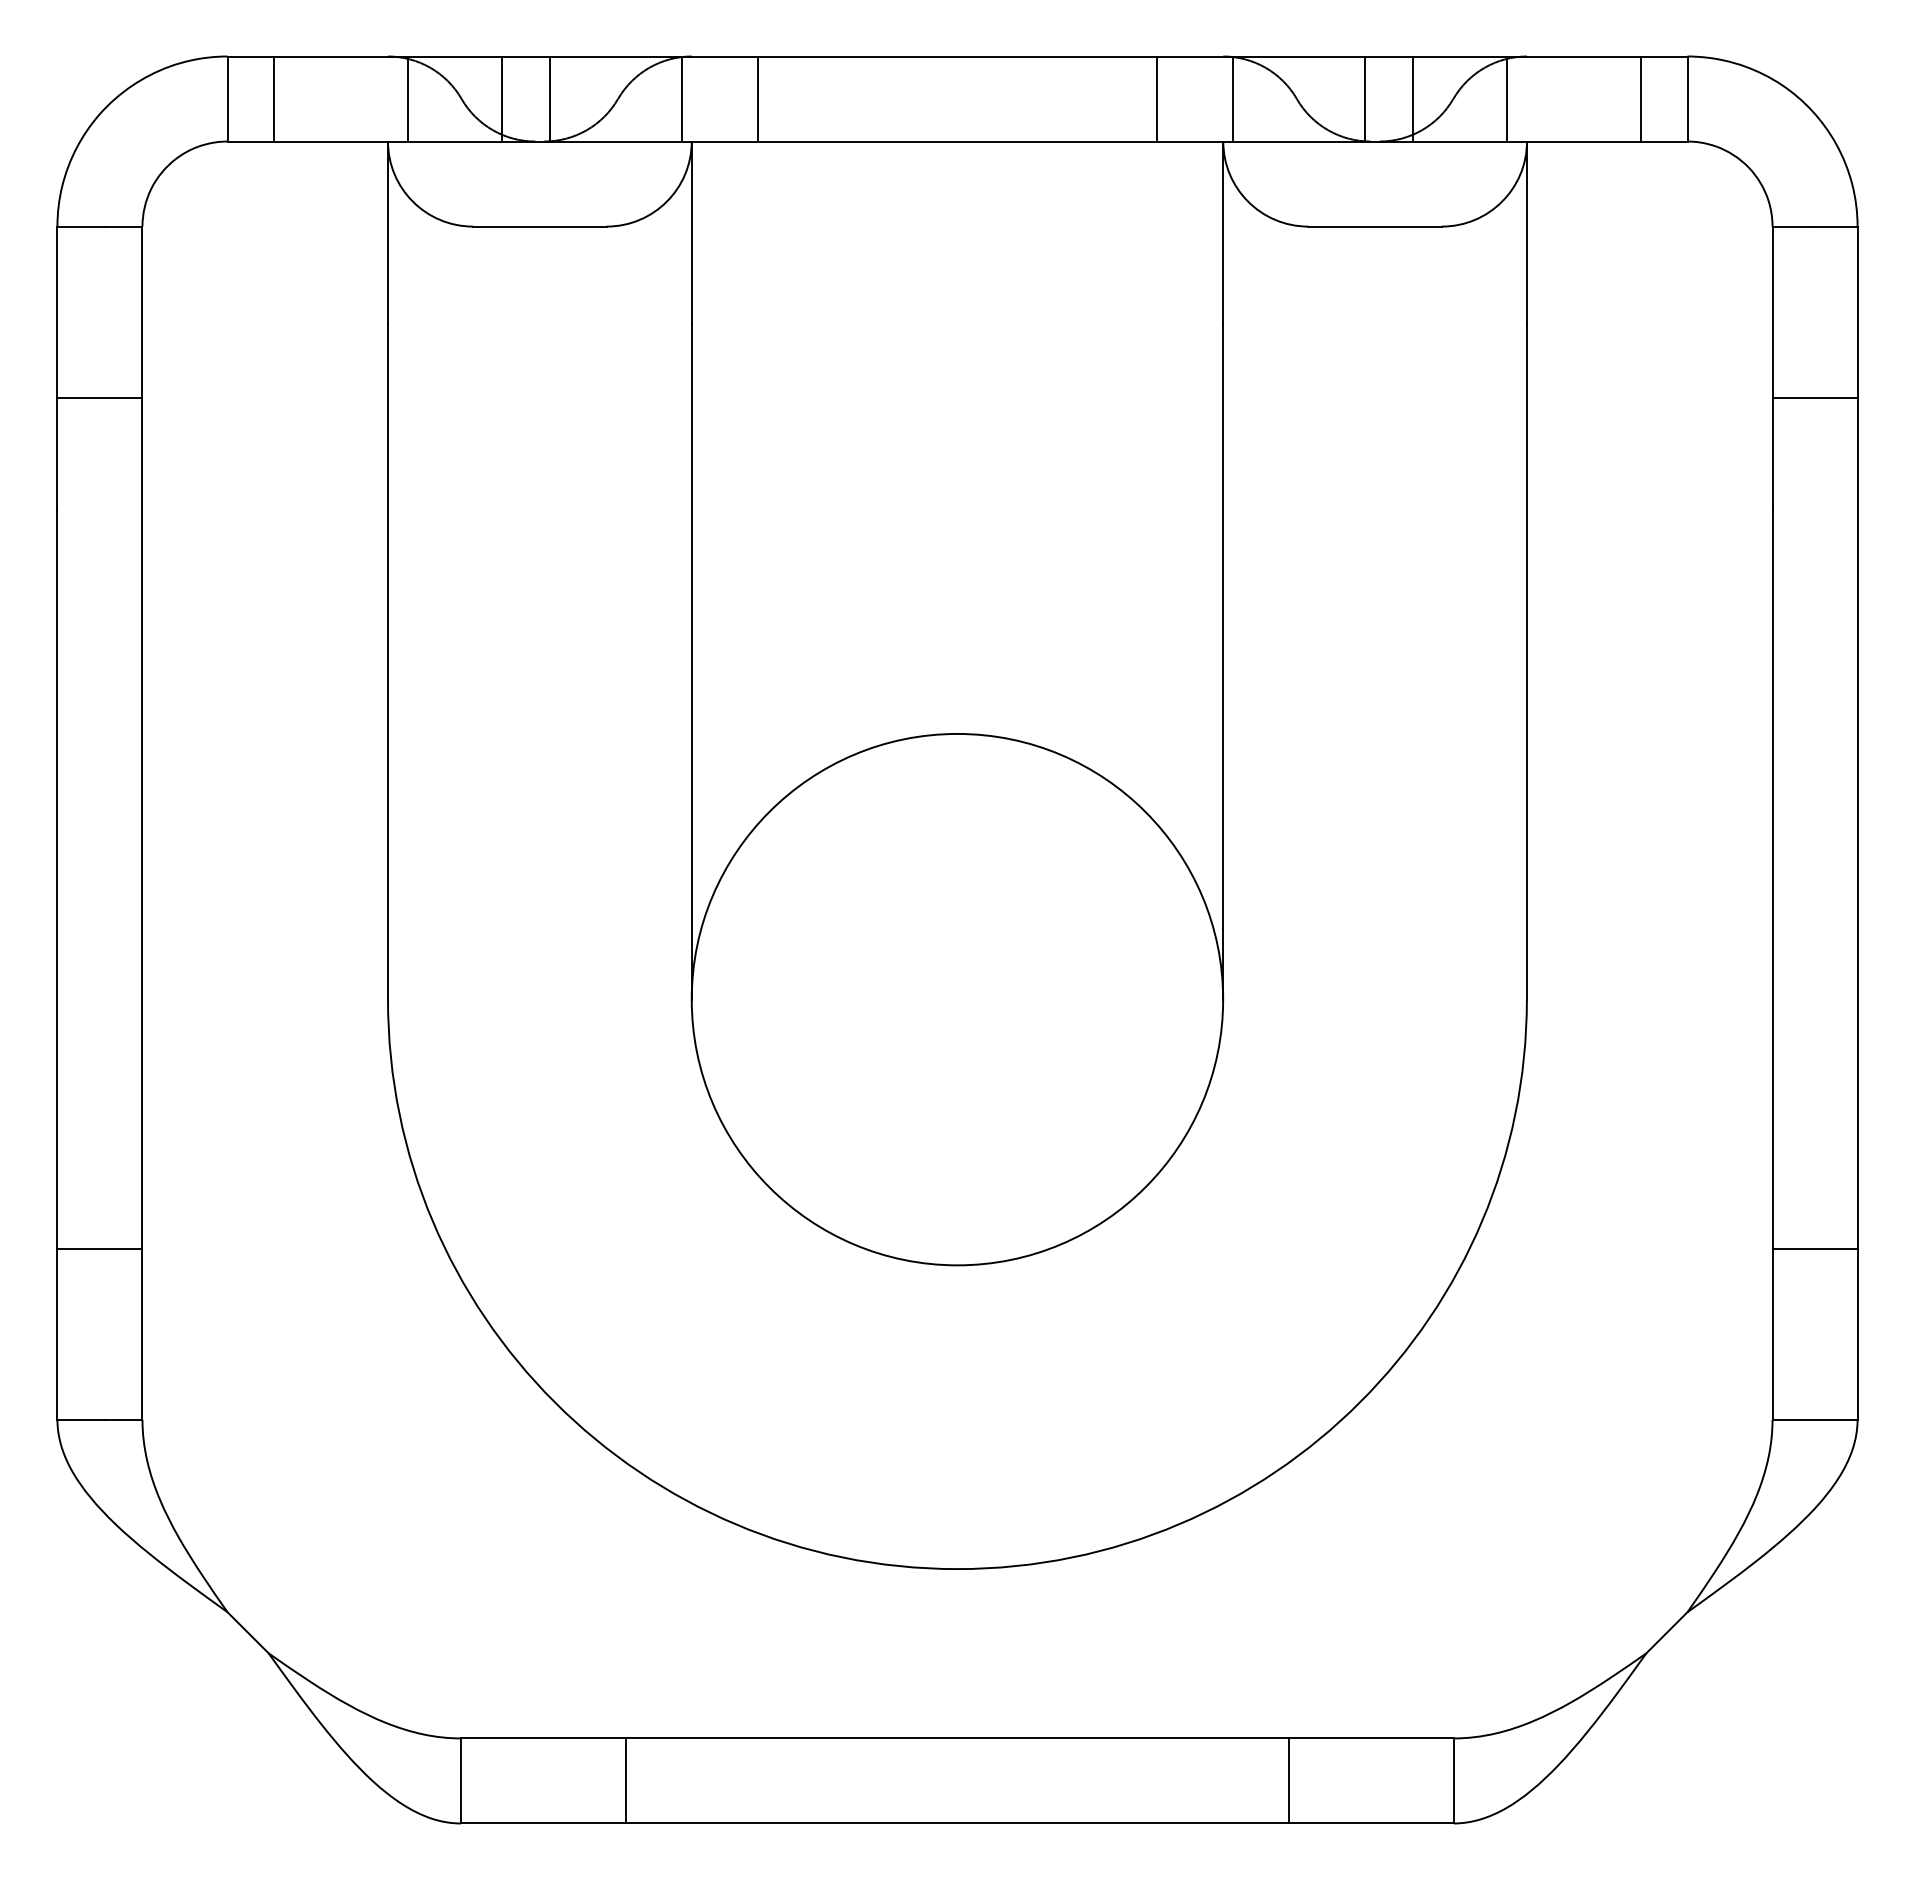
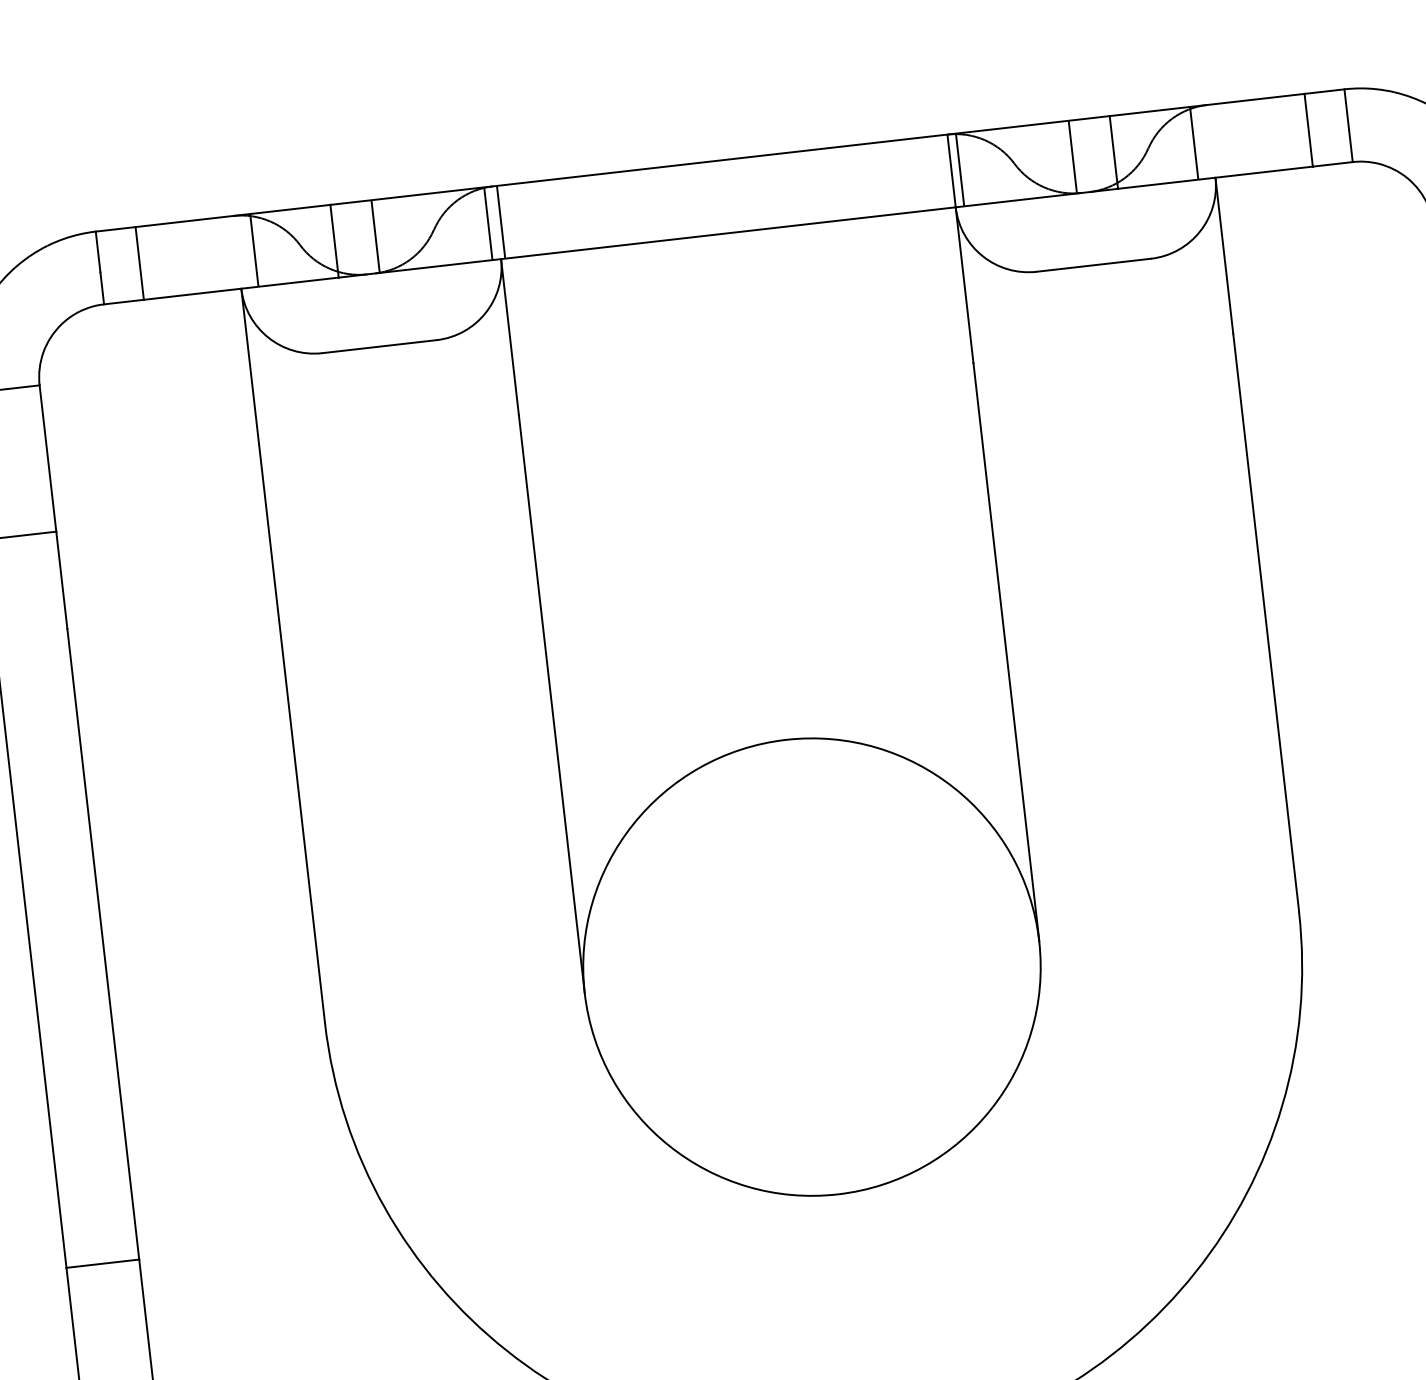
line: (757, 98) -> (500, 221), moved
line: (1157, 98) -> (951, 170), moved

